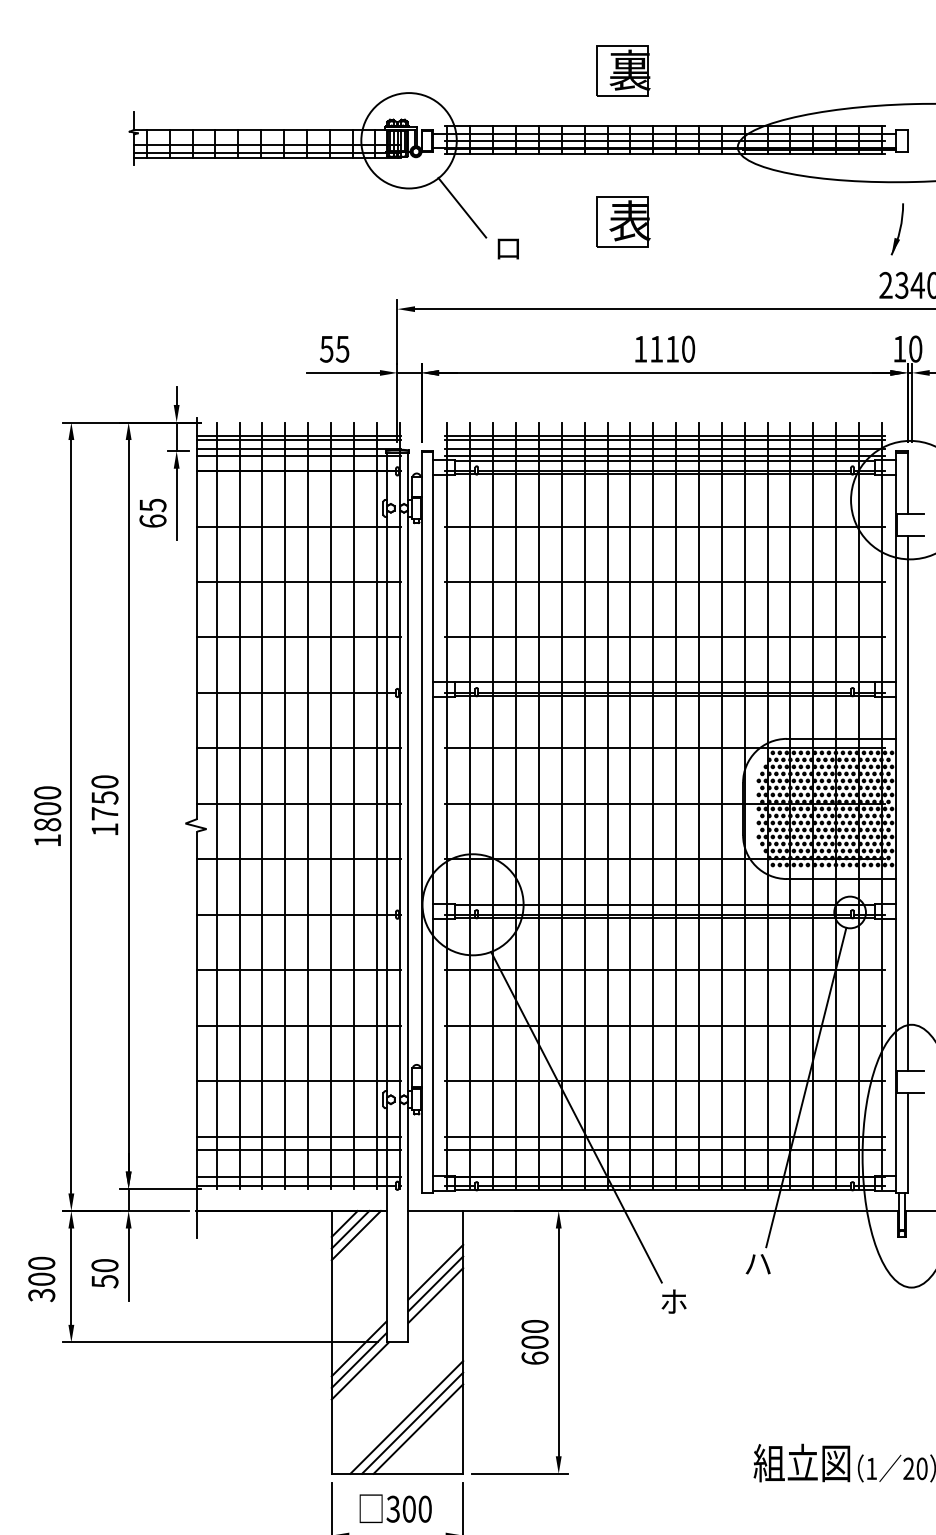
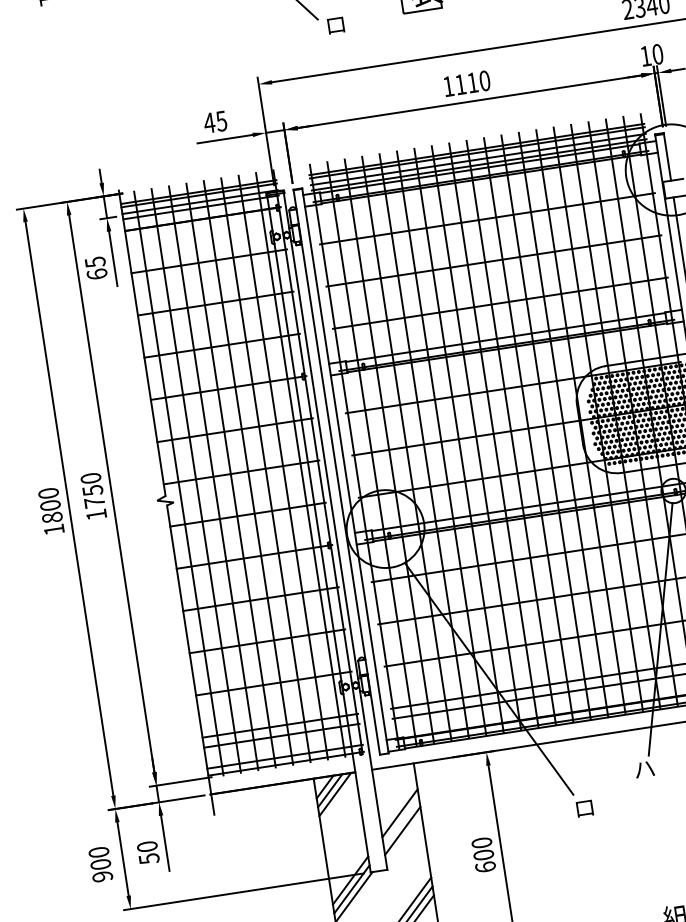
text: (326, 349) -> (209, 123), 55 -> 45
line: (435, 1283) -> (401, 821), removed
text: (41, 1295) -> (102, 876), 300 -> 900
text: (673, 1301) -> (584, 807), ホ -> ロ

